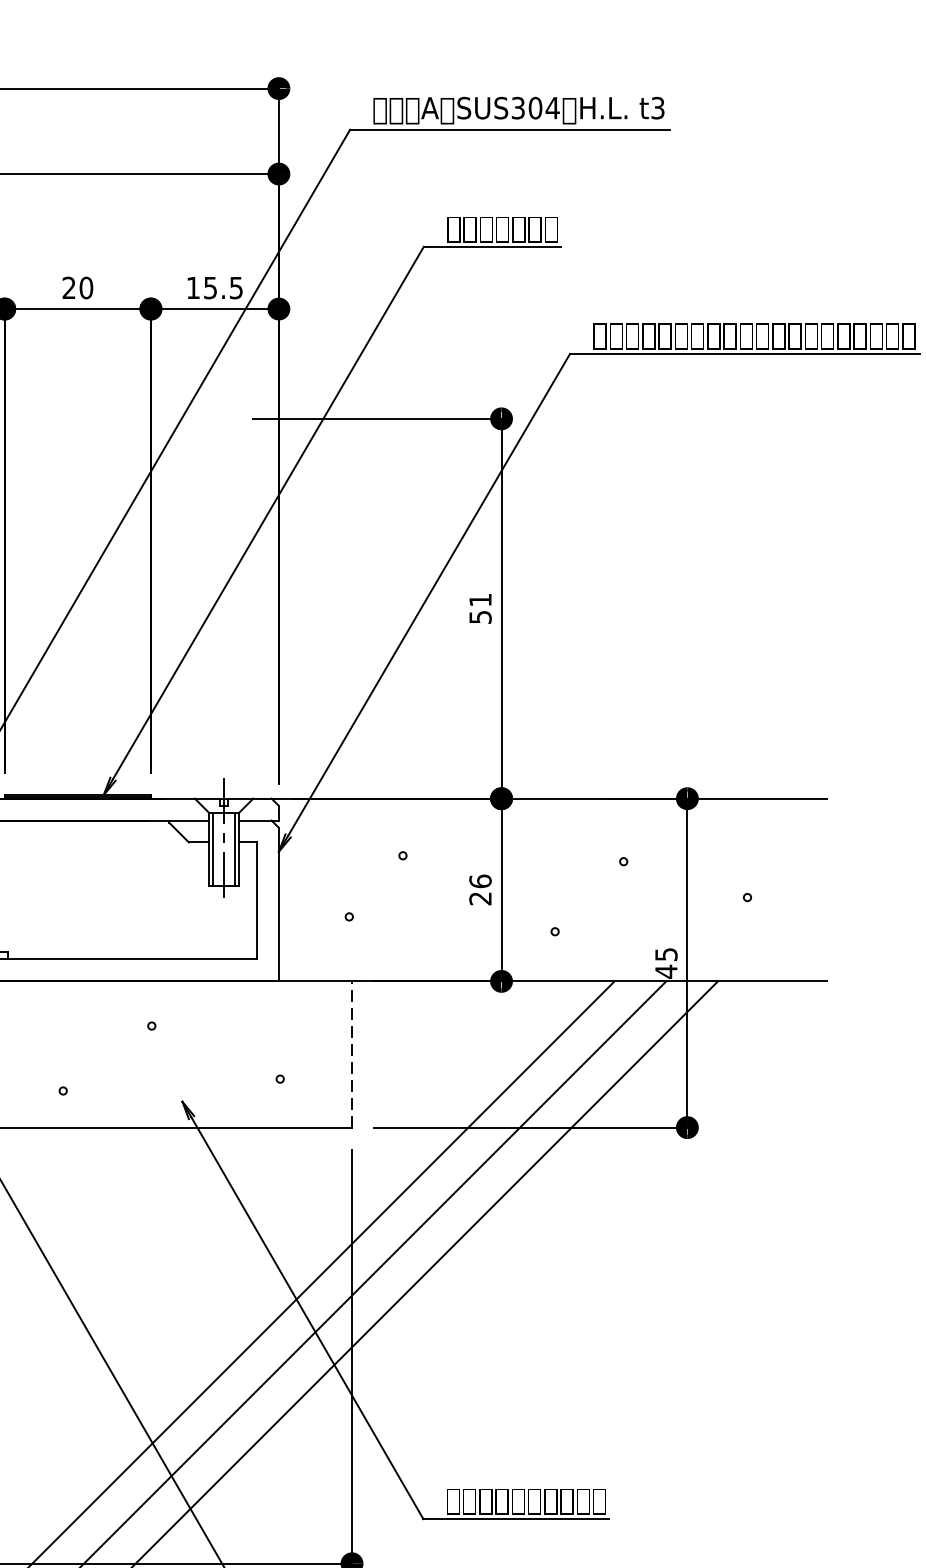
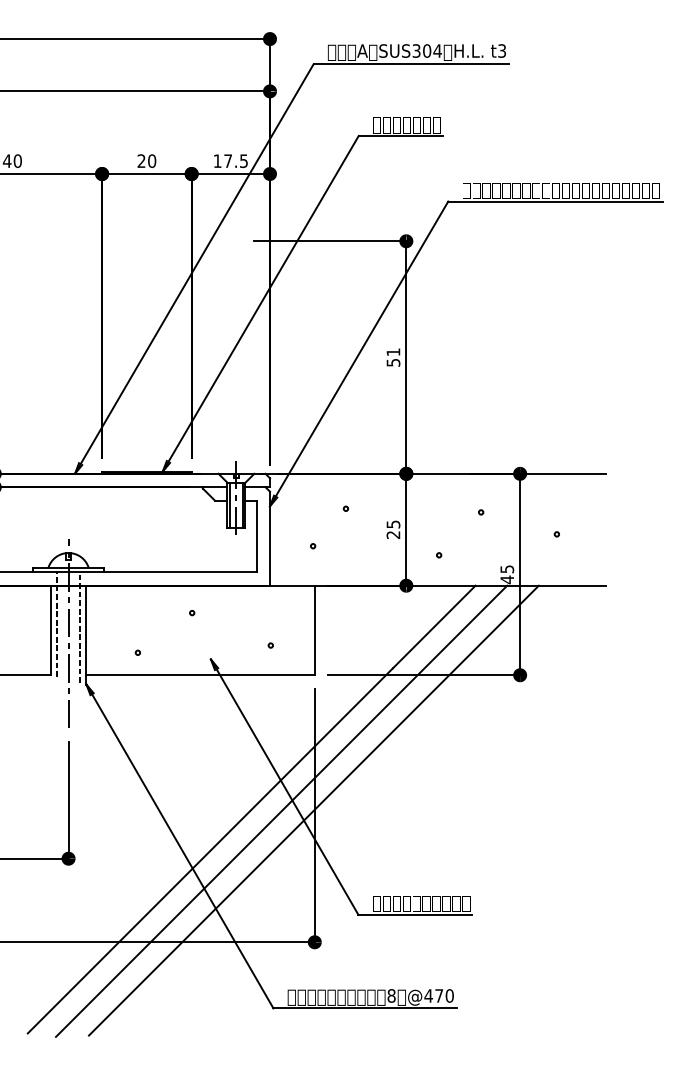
text: (209, 288) -> (227, 161), 15.5 -> 17.5
text: (480, 881) -> (393, 524), 26 -> 25
line: (351, 1054) -> (314, 630), dashed -> solid

